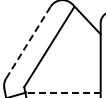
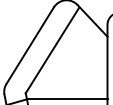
line: (28, 42) -> (30, 45), dashed -> solid
line: (63, 92) -> (67, 99), dashed -> solid

